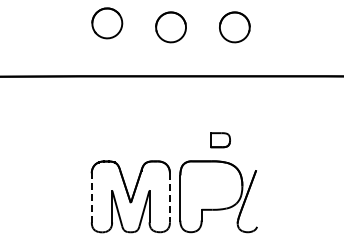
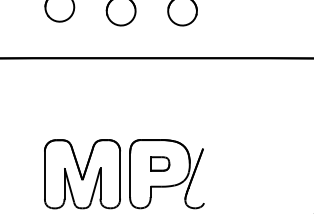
part: (220, 140) -> (160, 164), moved
line: (169, 197) -> (119, 174), dashed -> solid
line: (91, 198) -> (44, 175), dashed -> solid

